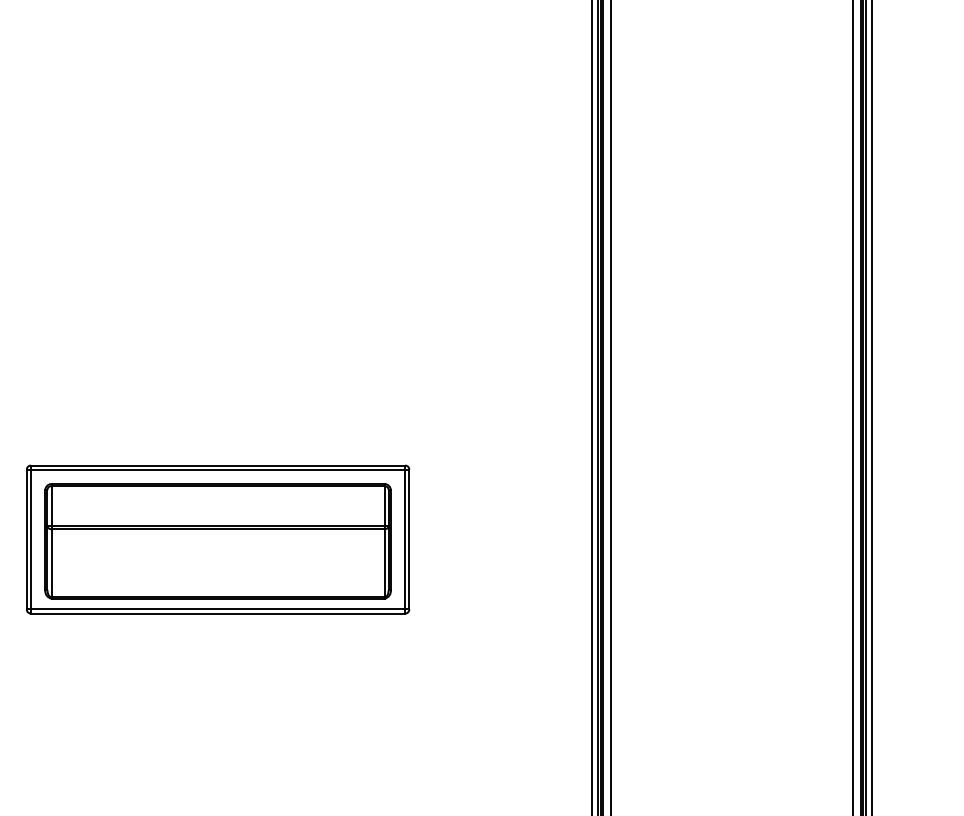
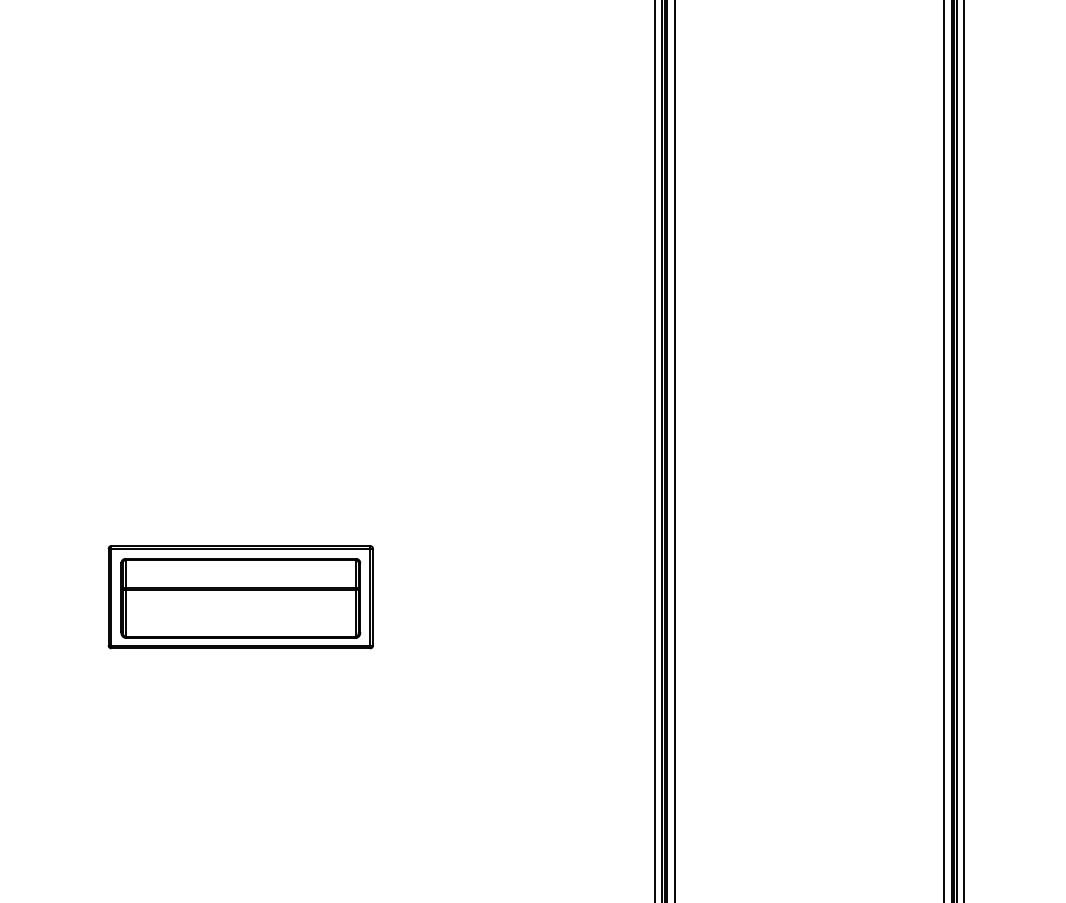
part: (217, 539) -> (240, 597), size x0.62

